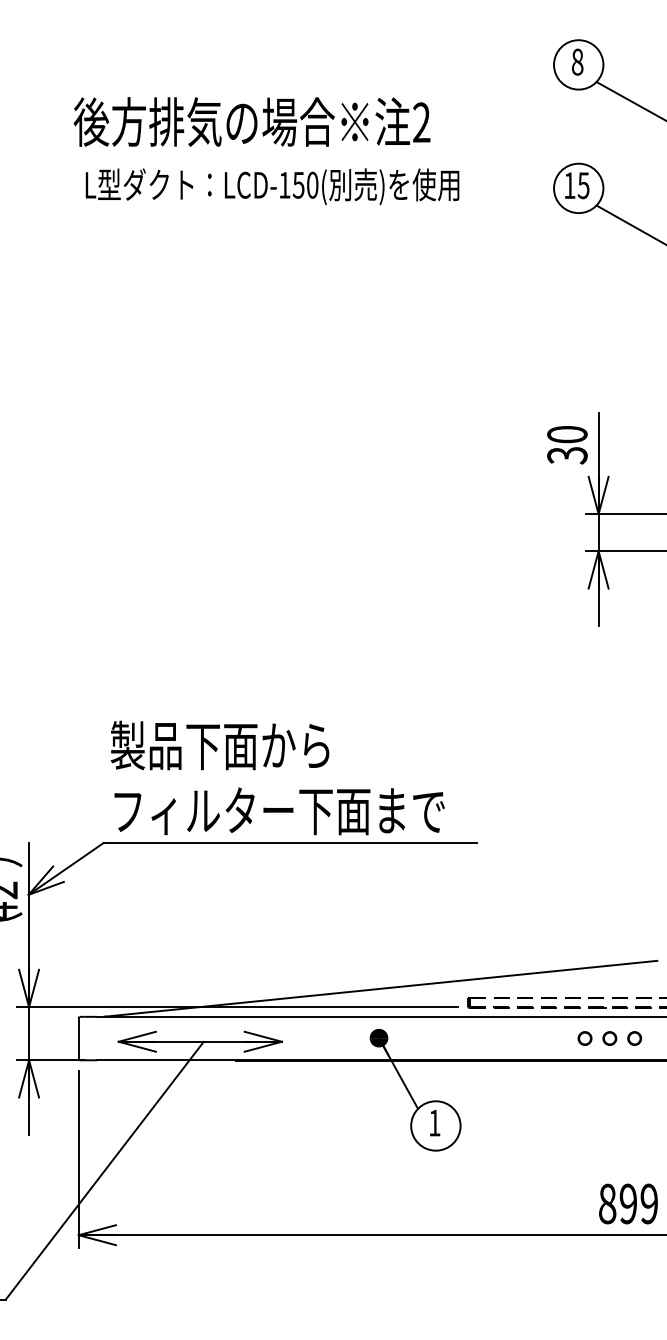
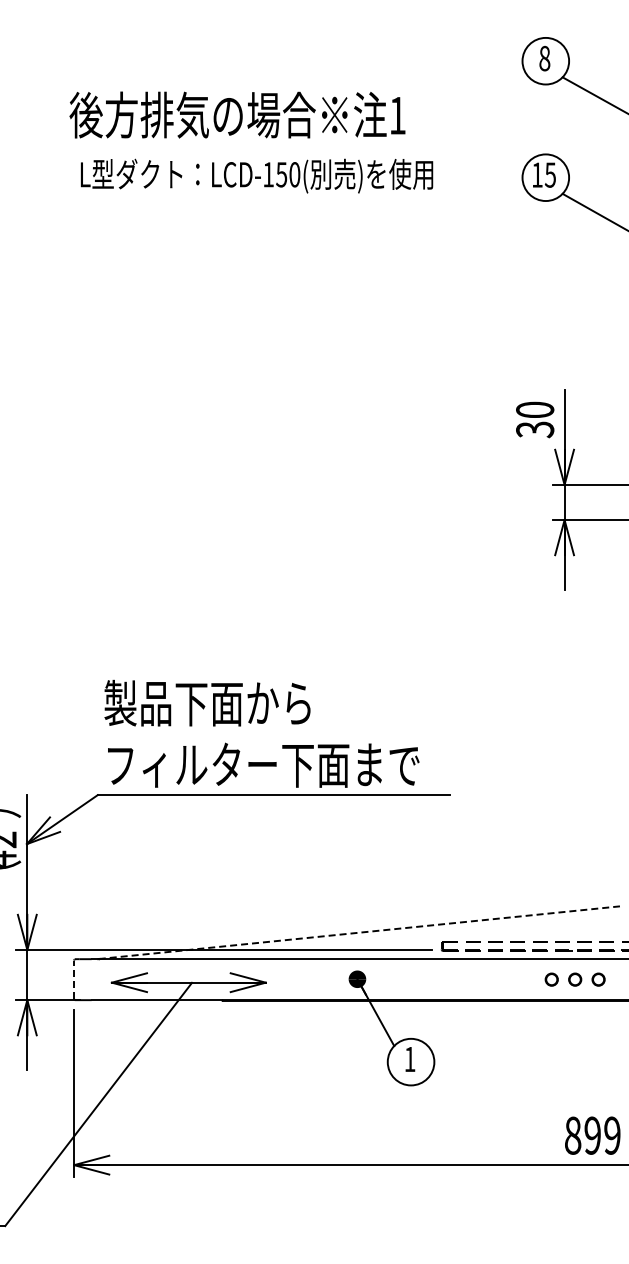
text: (421, 122) -> (397, 115), 2 -> 1
line: (381, 988) -> (359, 932), solid -> dashed
line: (79, 1038) -> (74, 979), solid -> dashed

